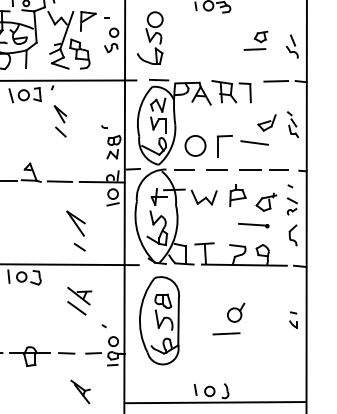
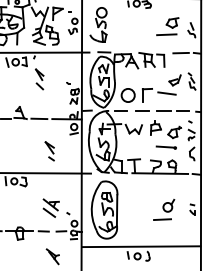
part: (255, 40) -> (167, 26), size x1.43
part: (75, 231) -> (49, 151), size x0.71
part: (78, 300) -> (50, 207), moved
part: (229, 318) -> (164, 209), moved
line: (215, 402) -> (141, 246), moved

